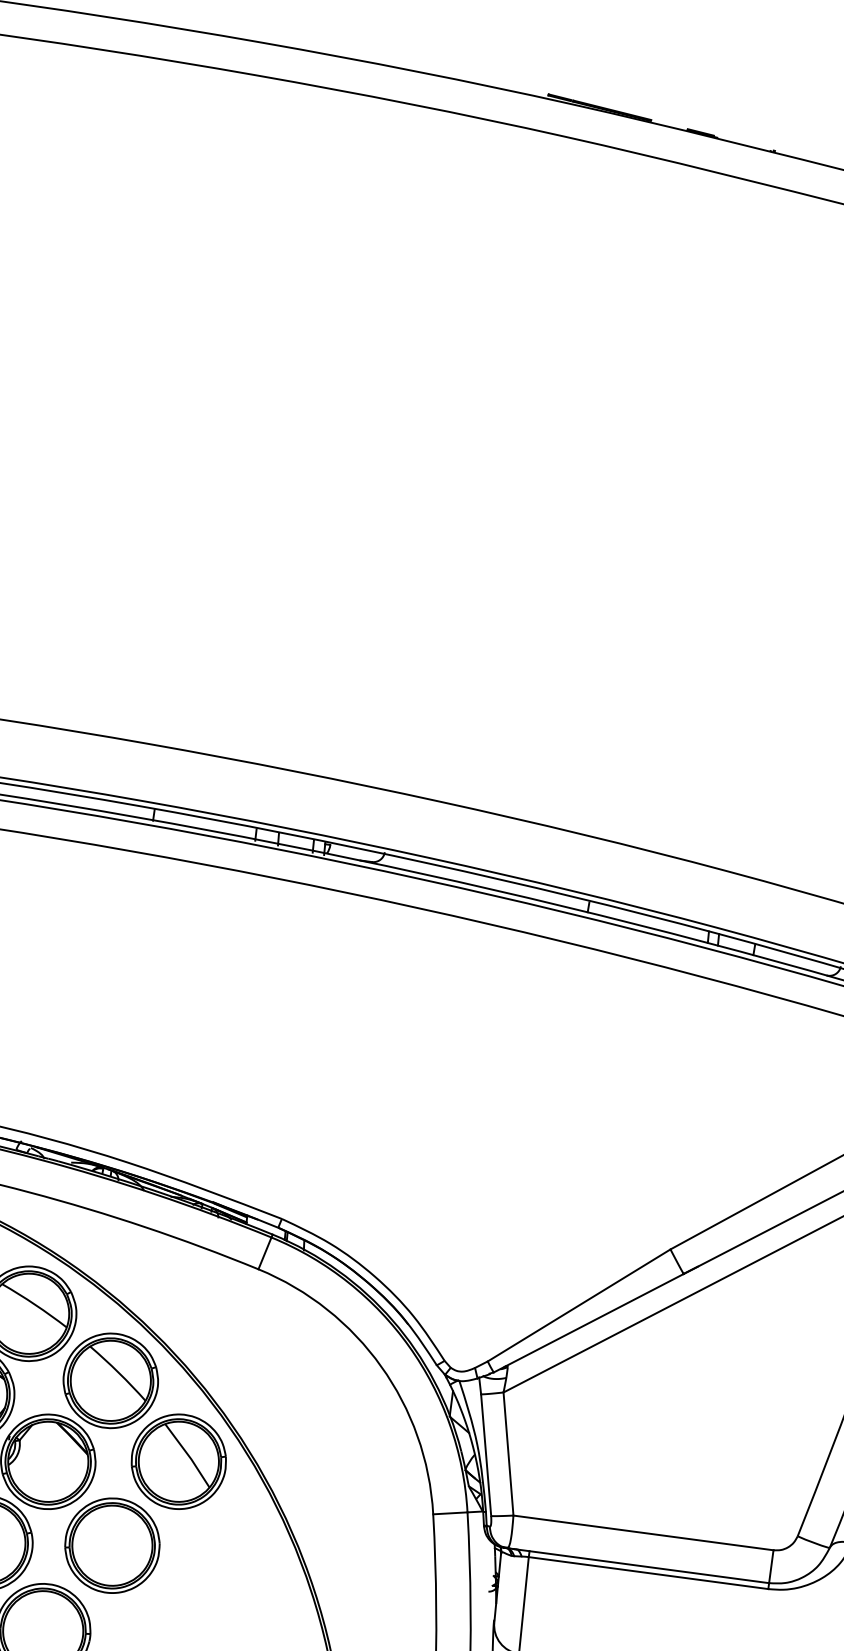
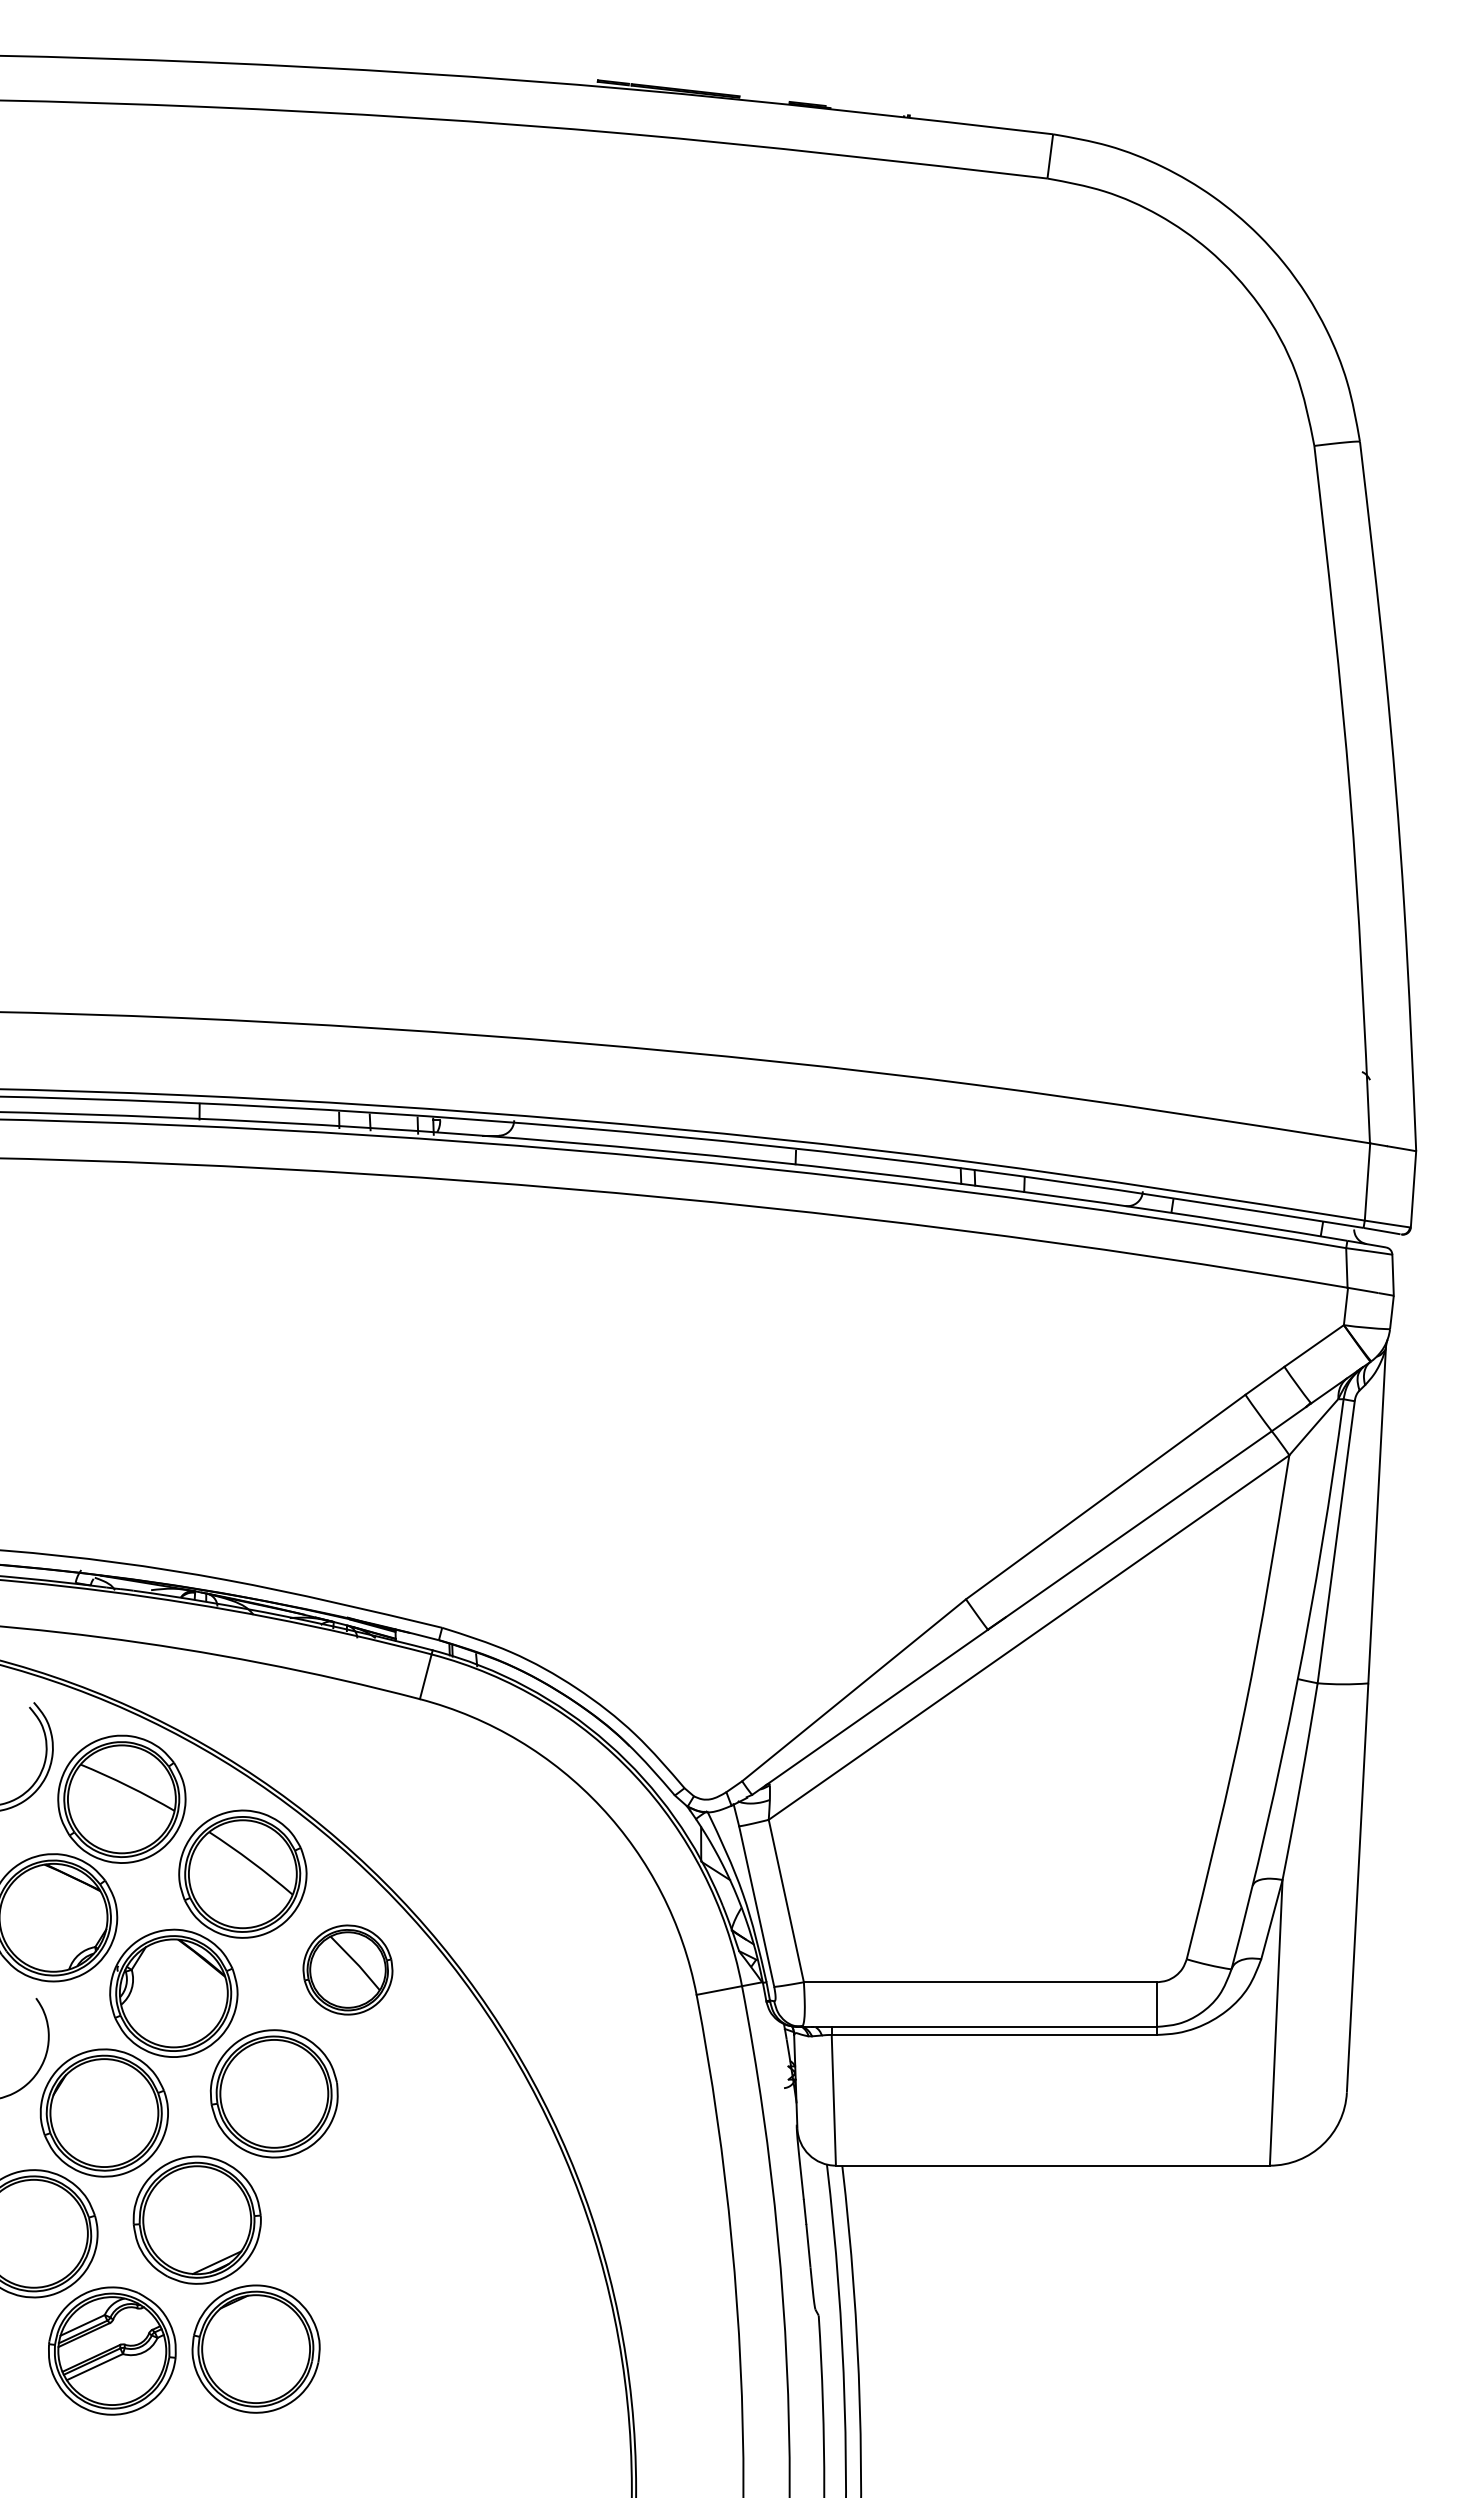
part: (178, 1461) -> (347, 1969), size x0.7

